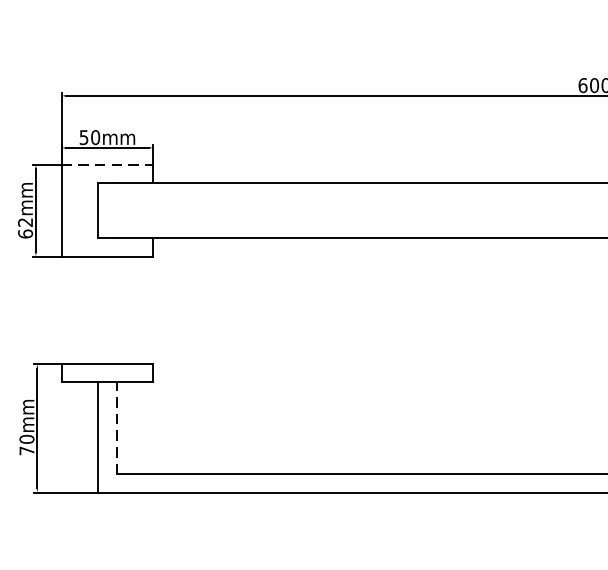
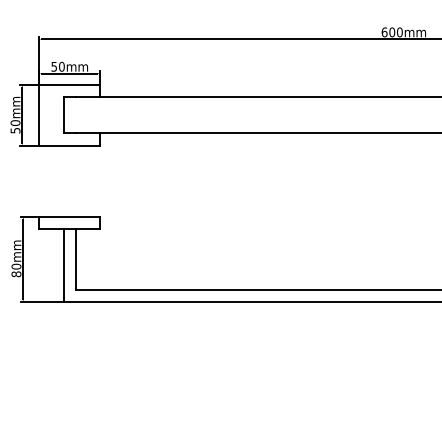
line: (108, 164) -> (70, 84), dashed -> solid
text: (25, 227) -> (15, 126), 62mm -> 50mm
line: (116, 427) -> (75, 258), dashed -> solid
text: (27, 451) -> (16, 274), 70mm -> 80mm

